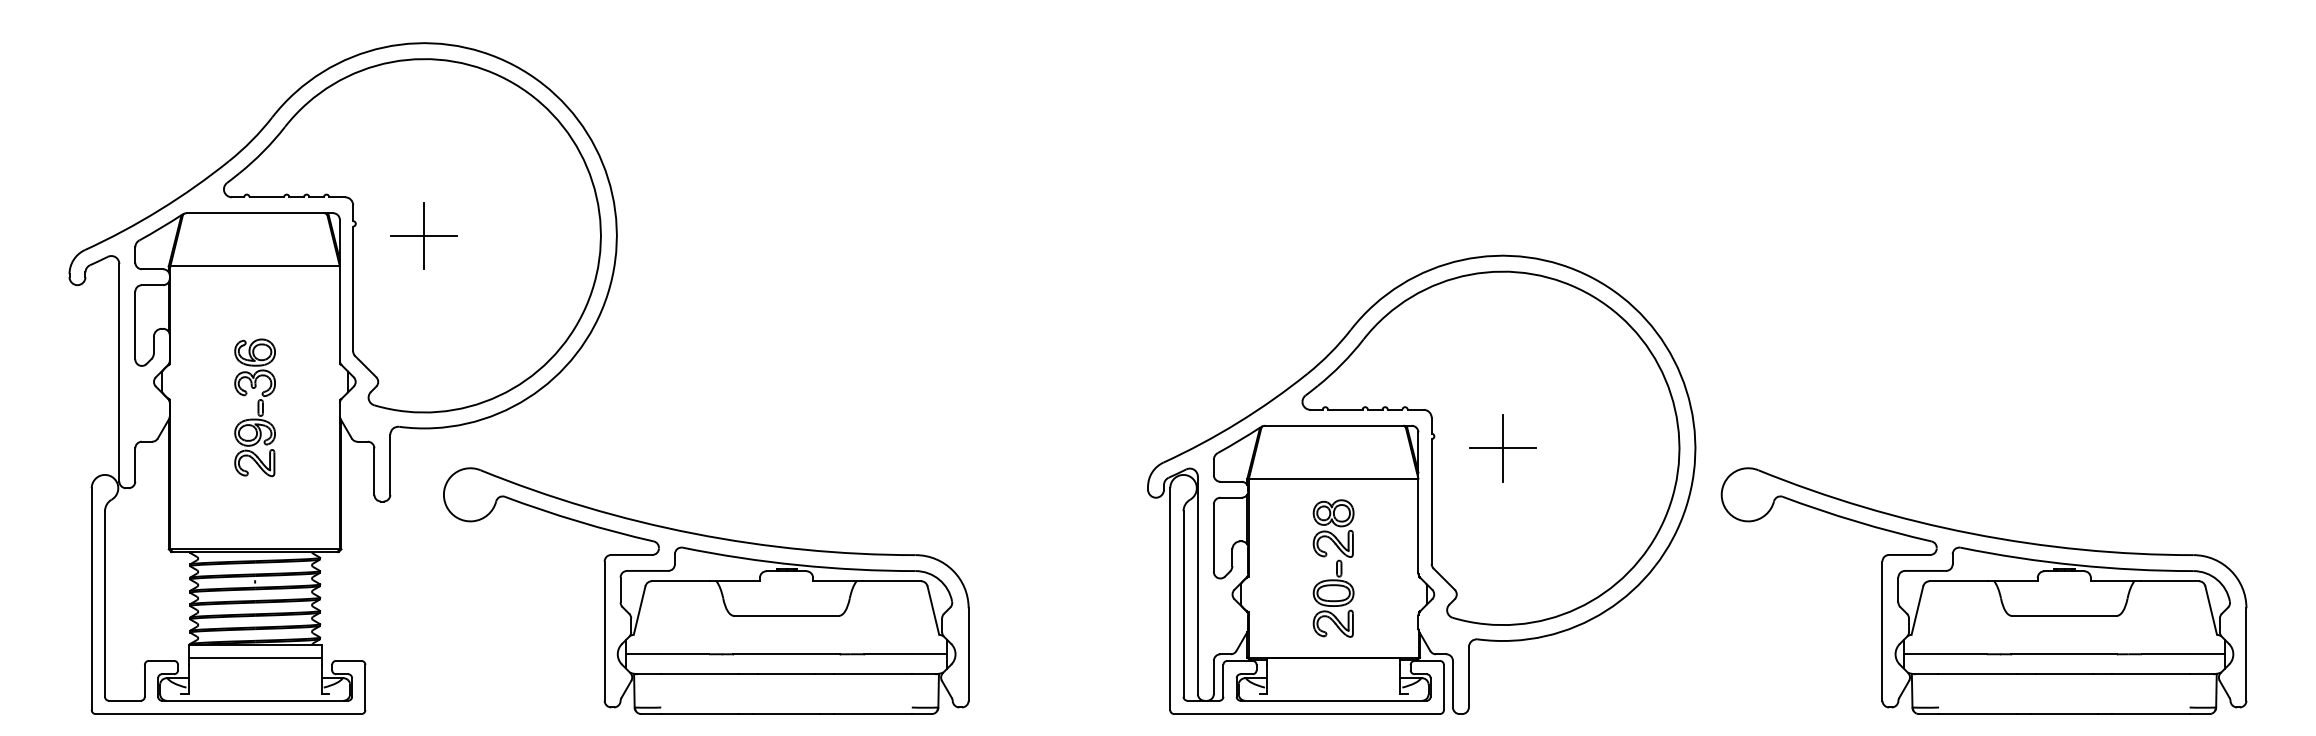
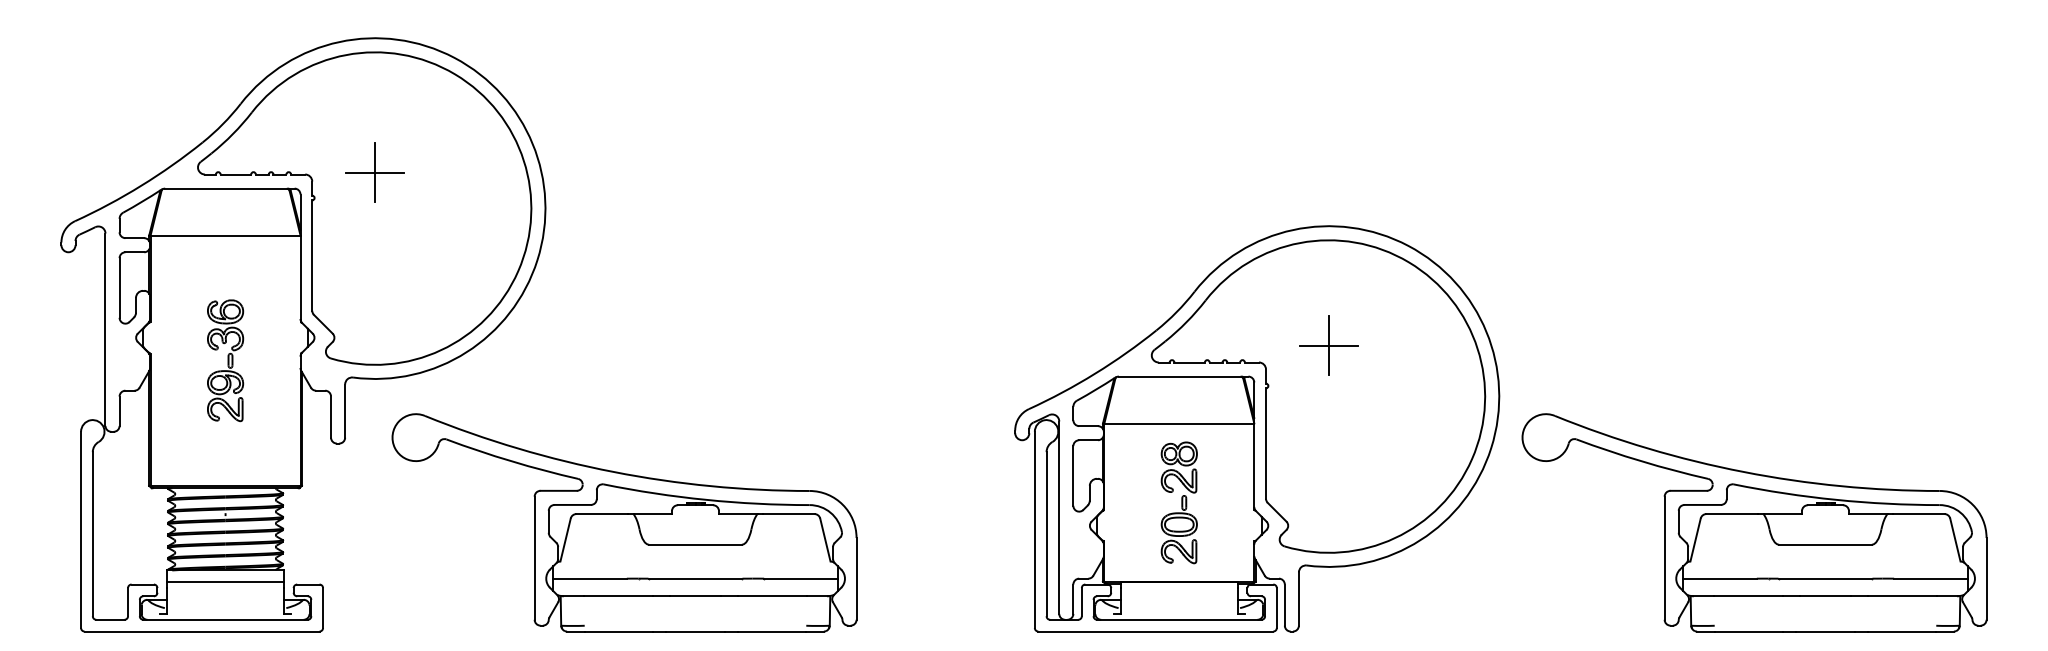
part: (423, 235) -> (374, 172), moved
part: (1502, 448) -> (1328, 345), moved

